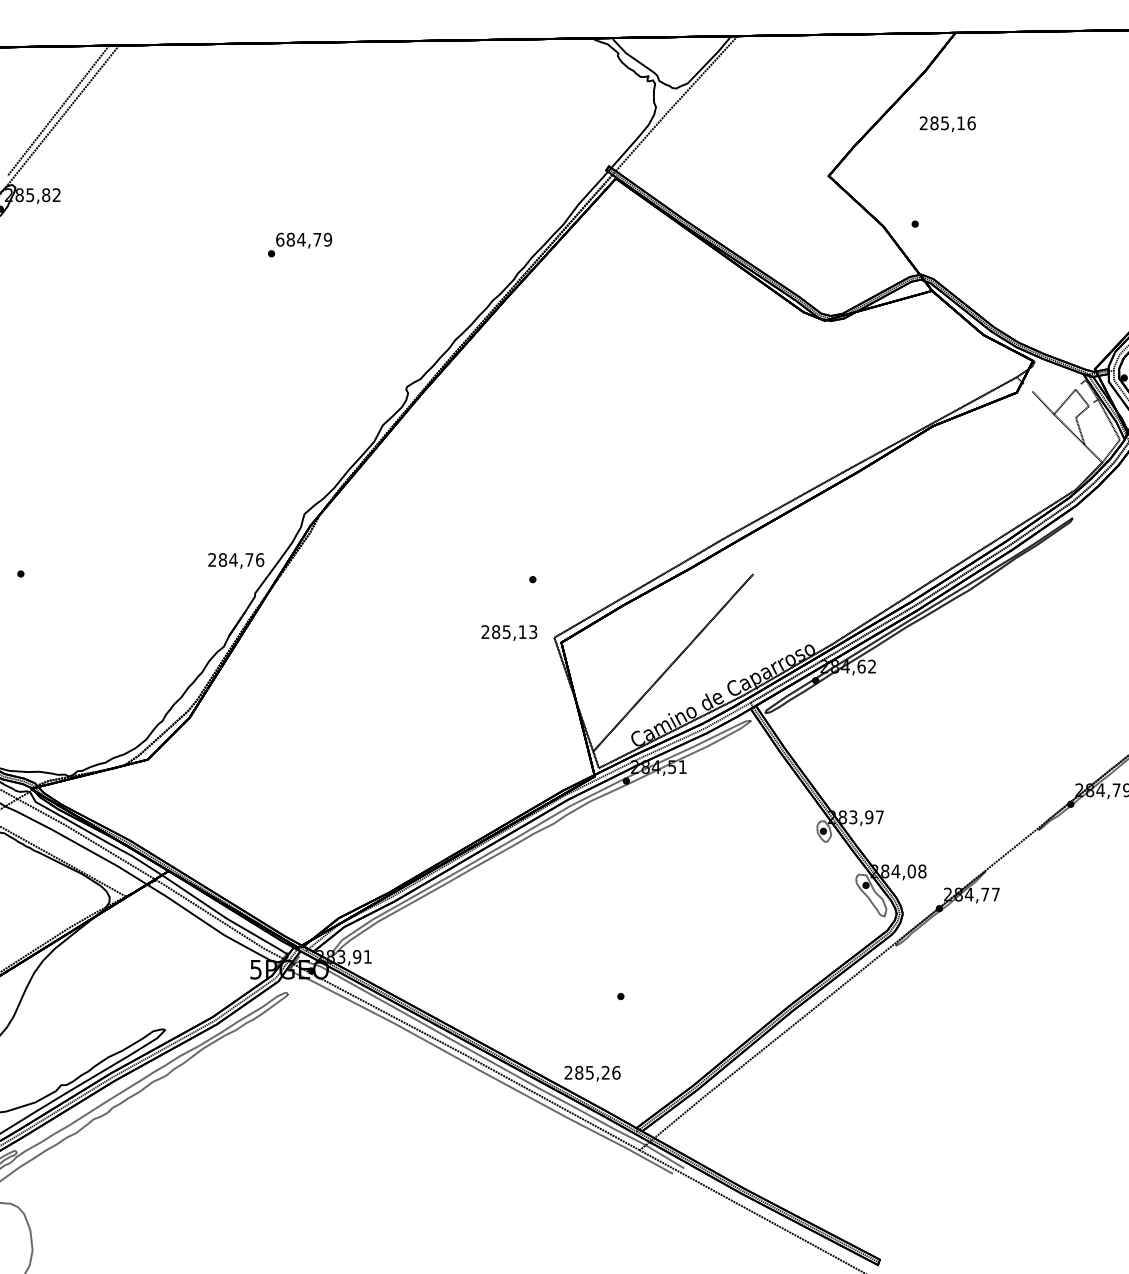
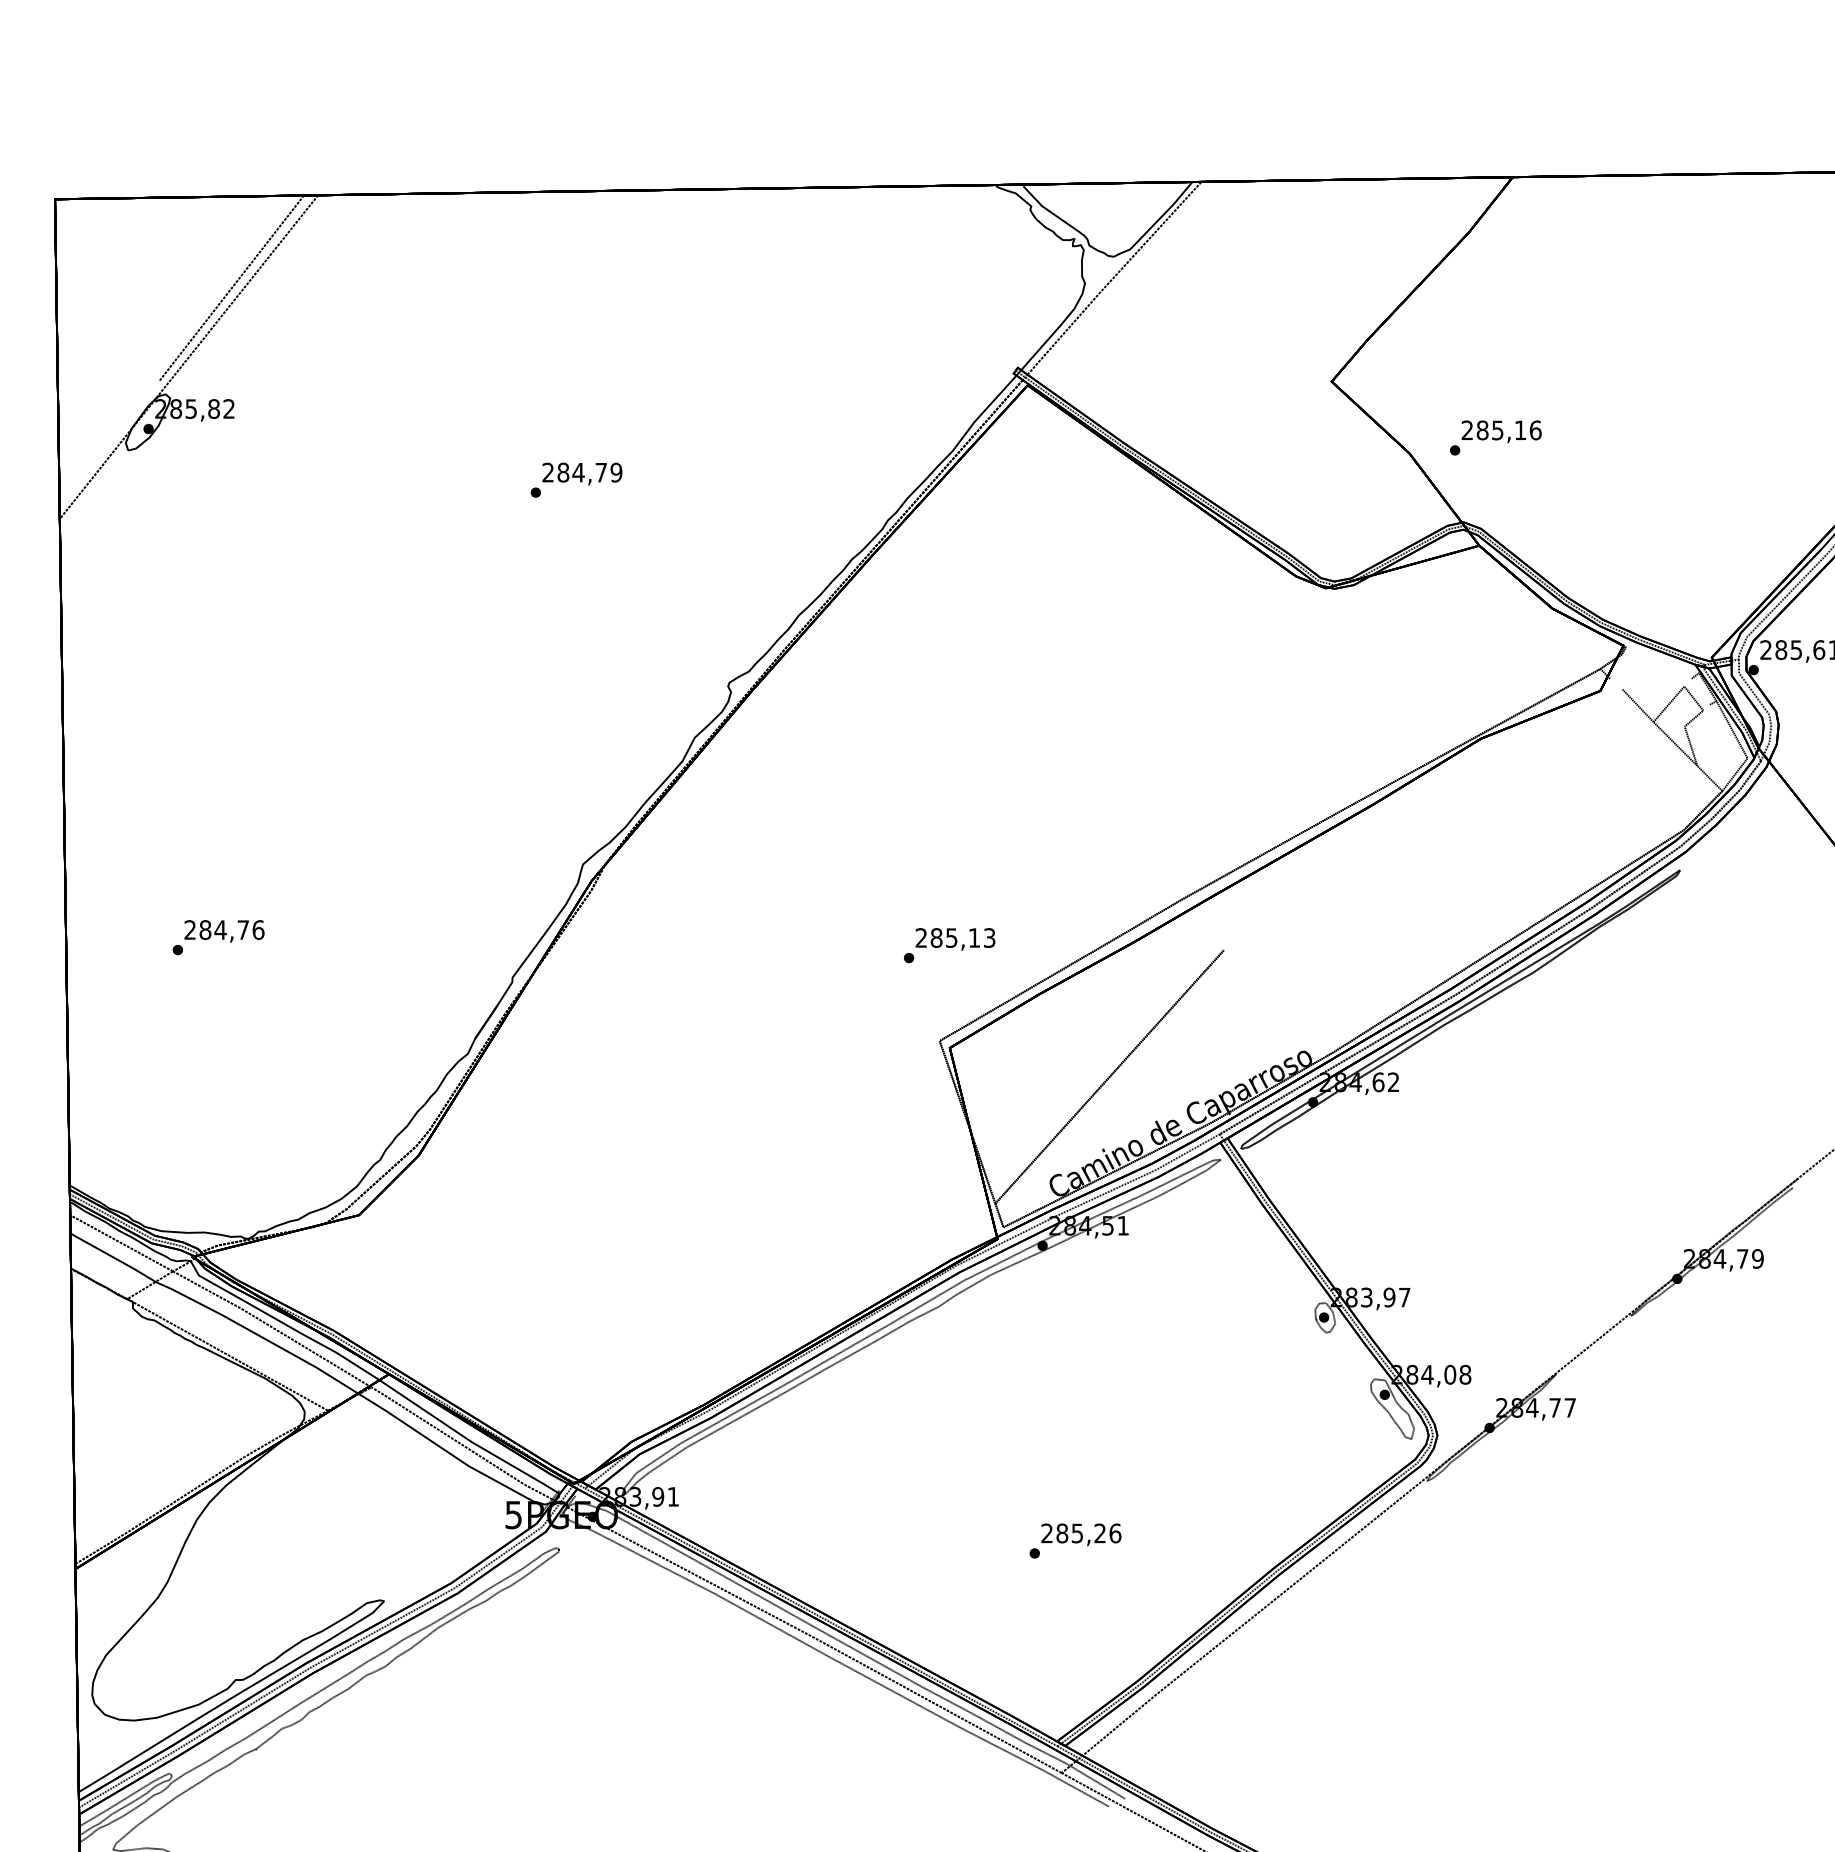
text: (947, 124) -> (1501, 431), moved
text: (280, 239) -> (548, 472), 684,79 -> 284,79
text: (236, 561) -> (224, 931), moved
text: (509, 633) -> (955, 939), moved
text: (592, 1073) -> (1081, 1534), moved

